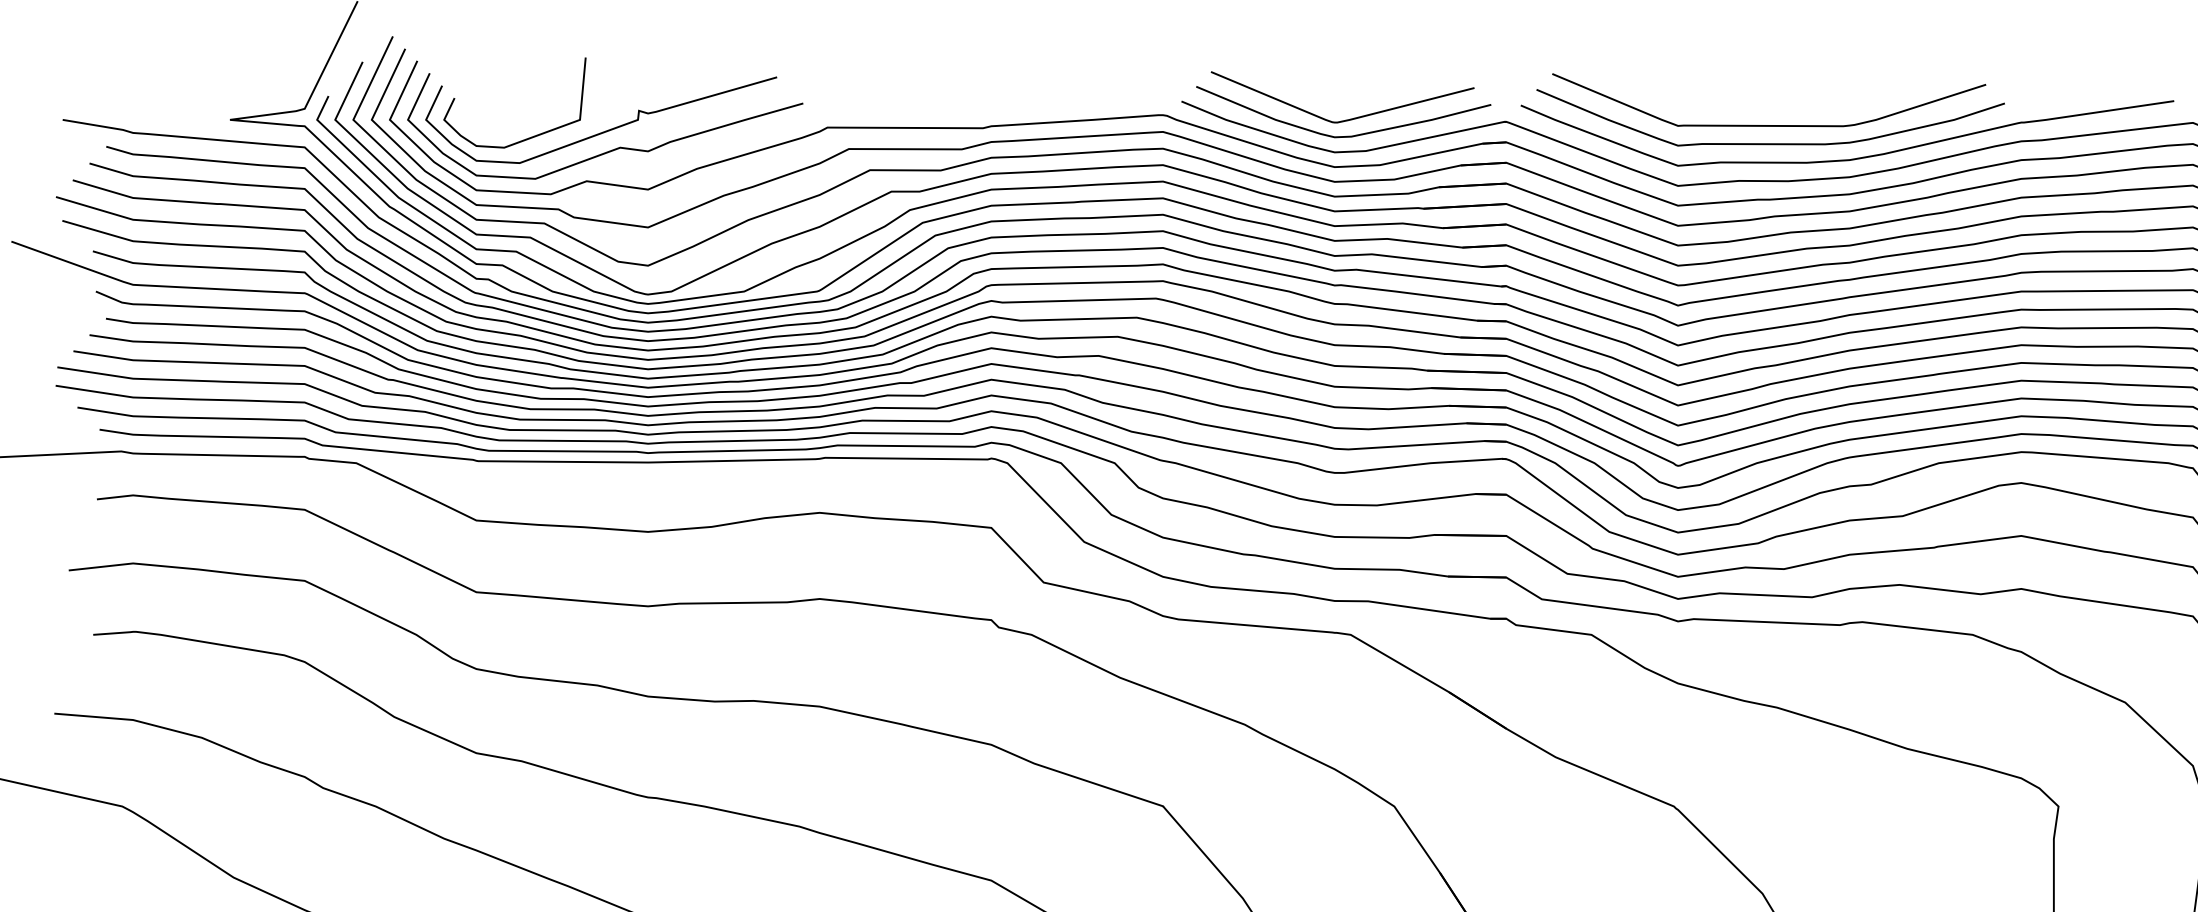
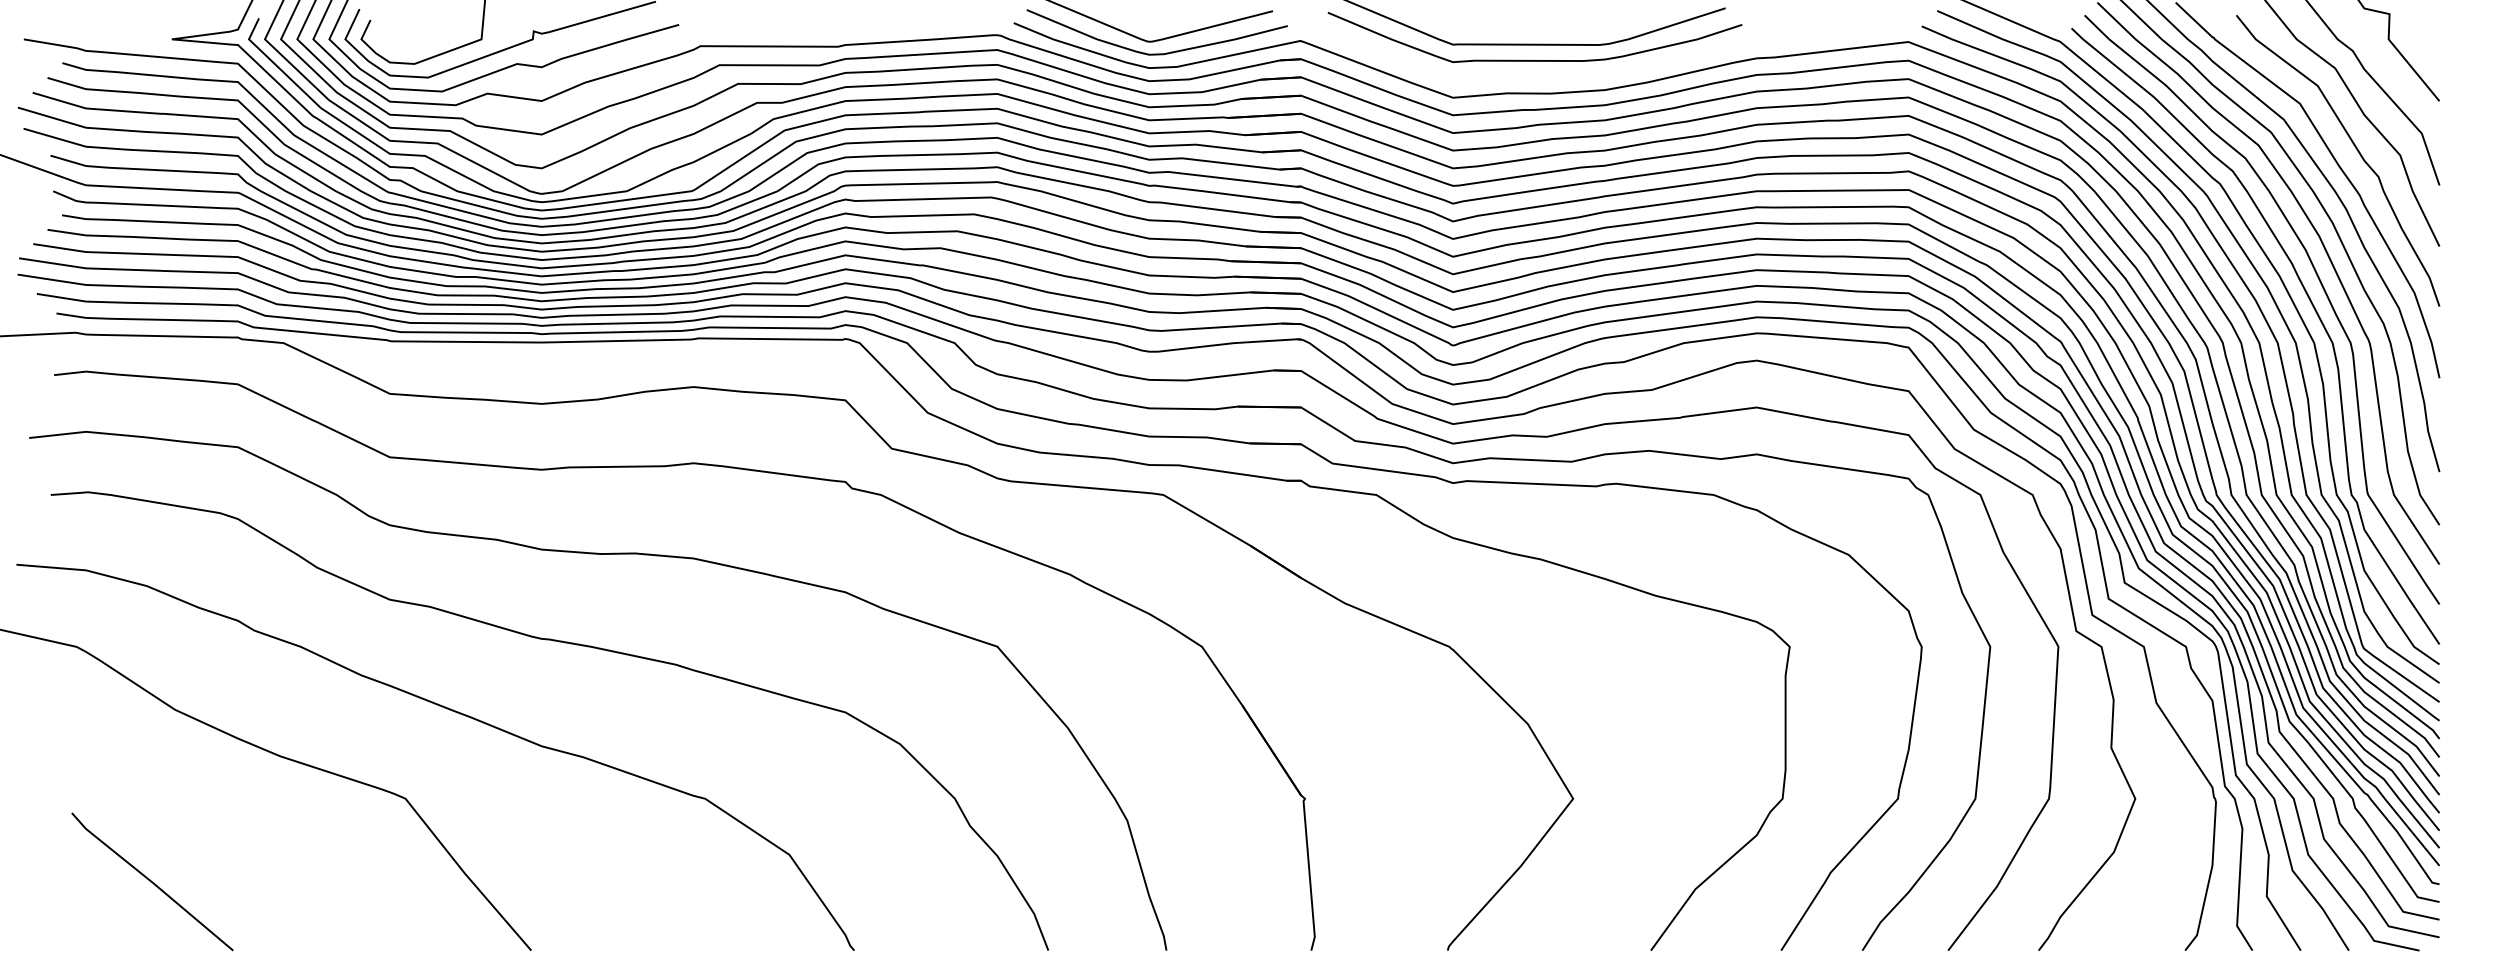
curve: (1851, 158) -> (1606, 73), removed

